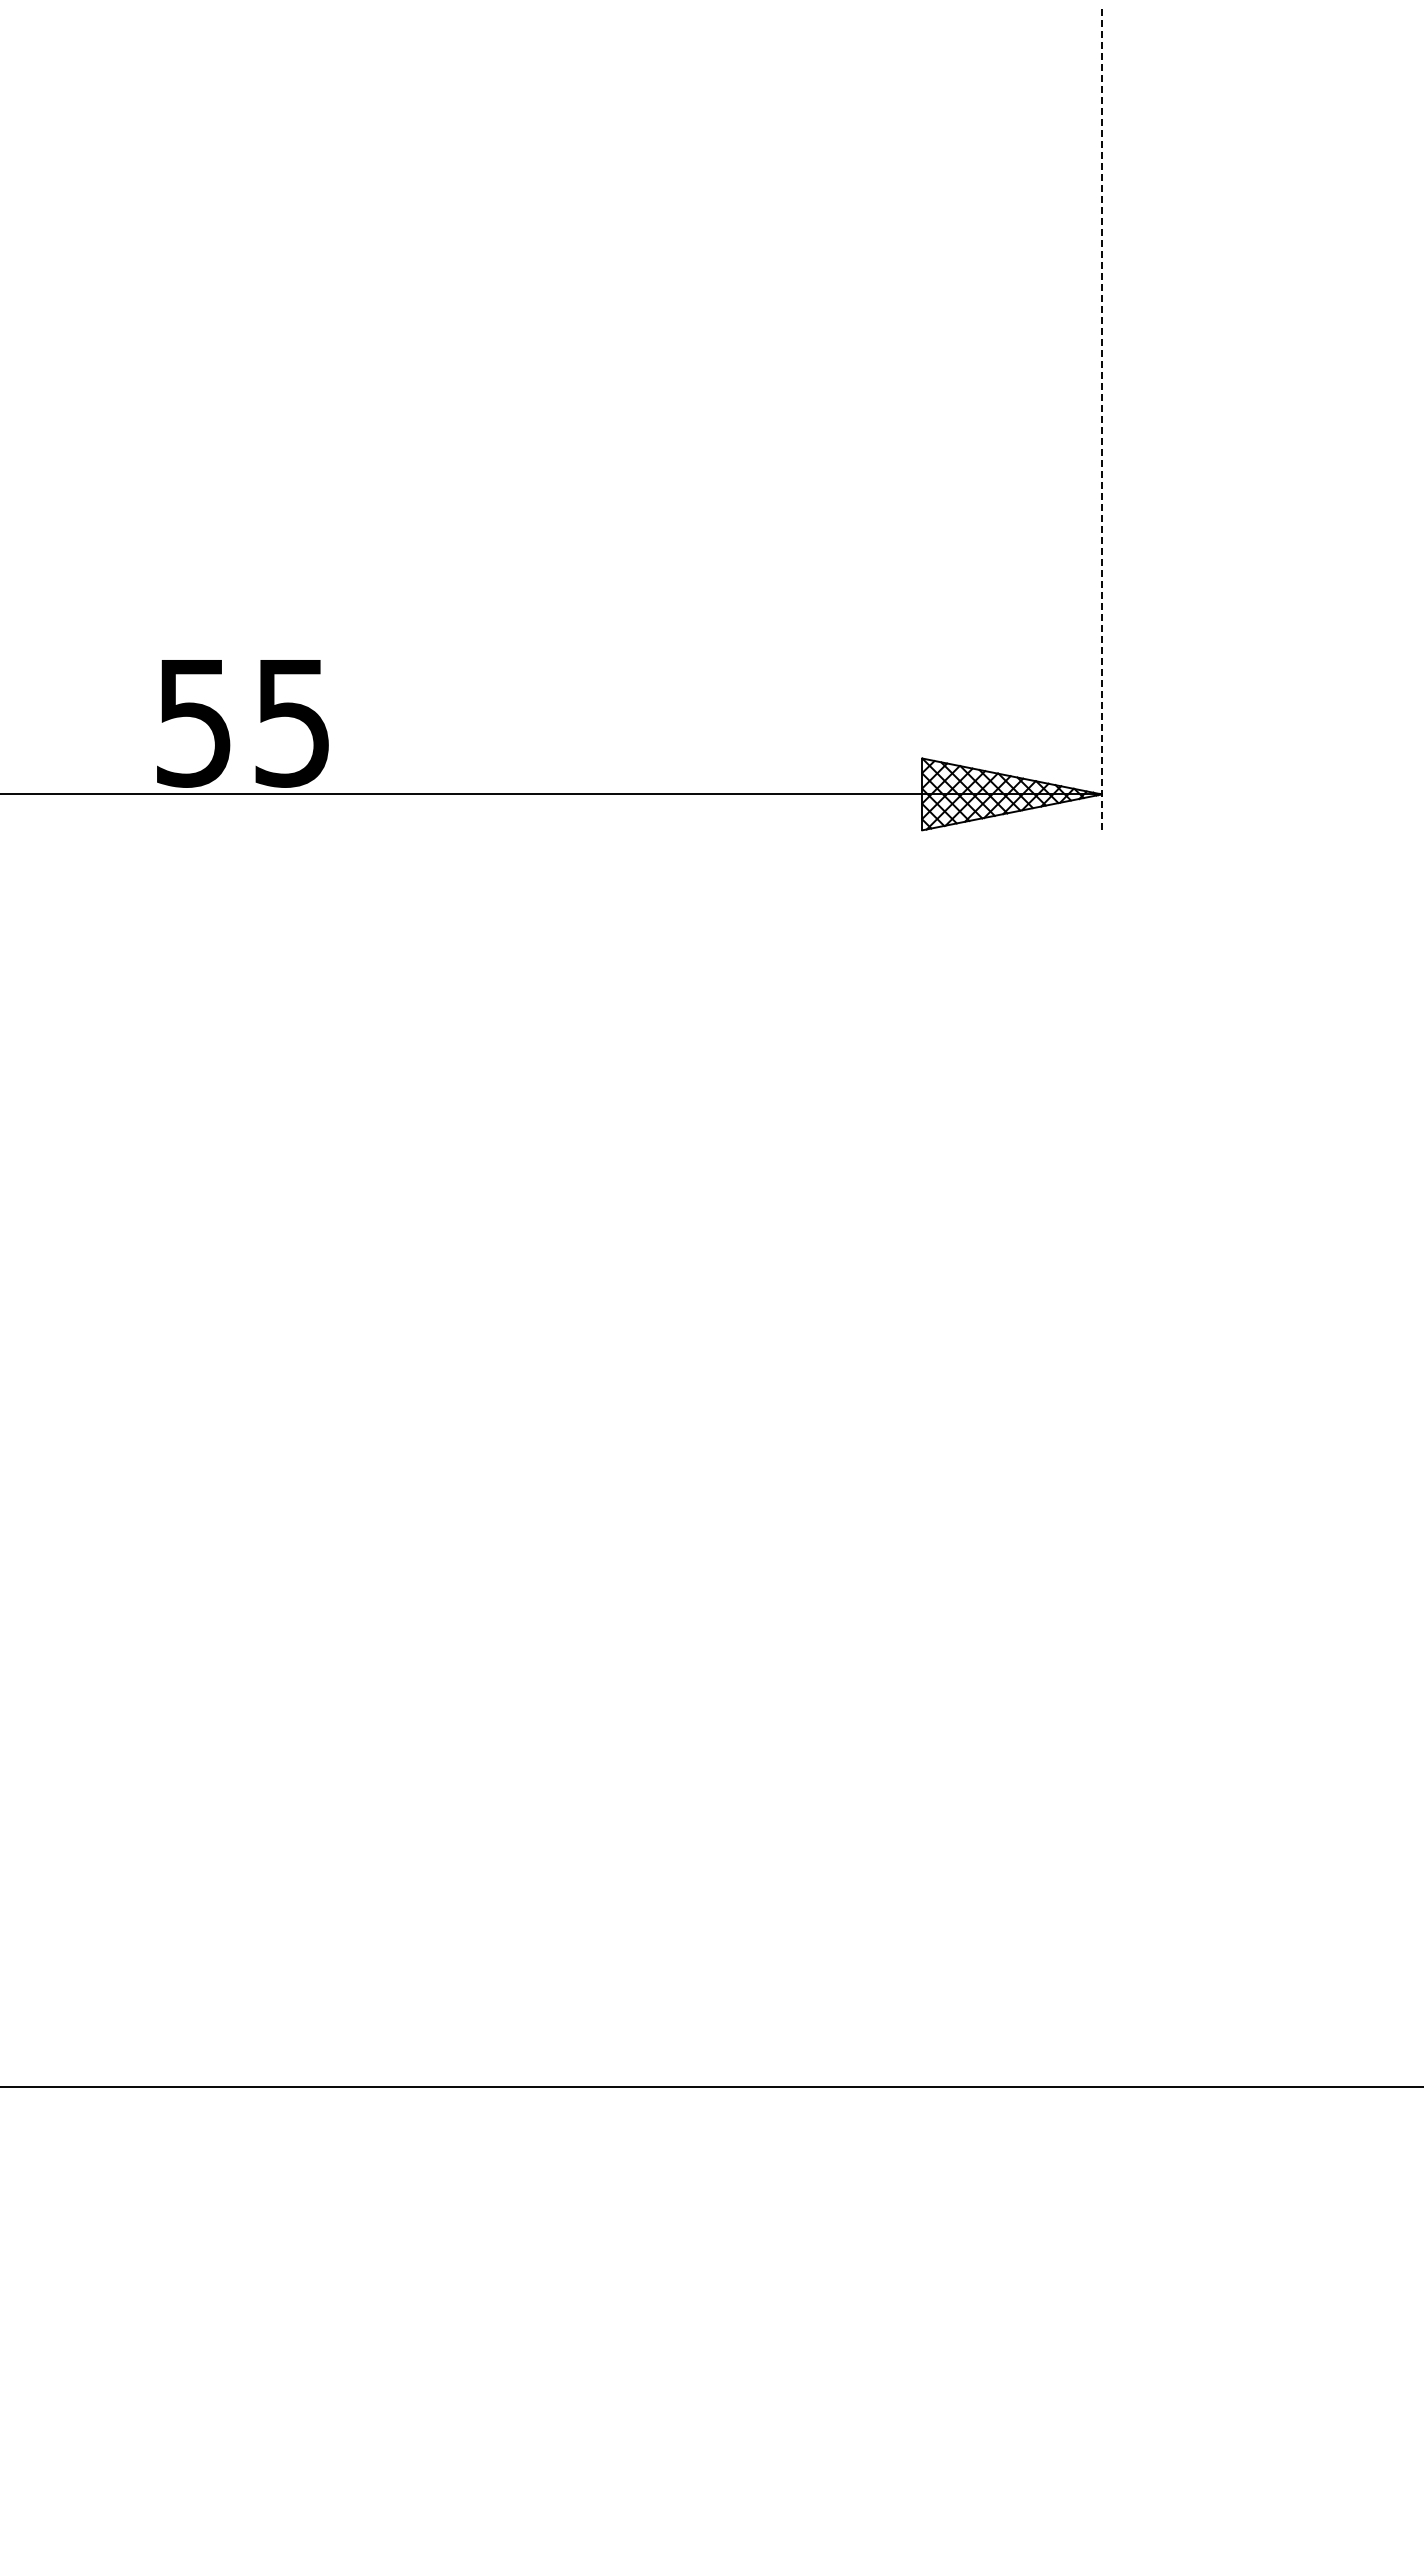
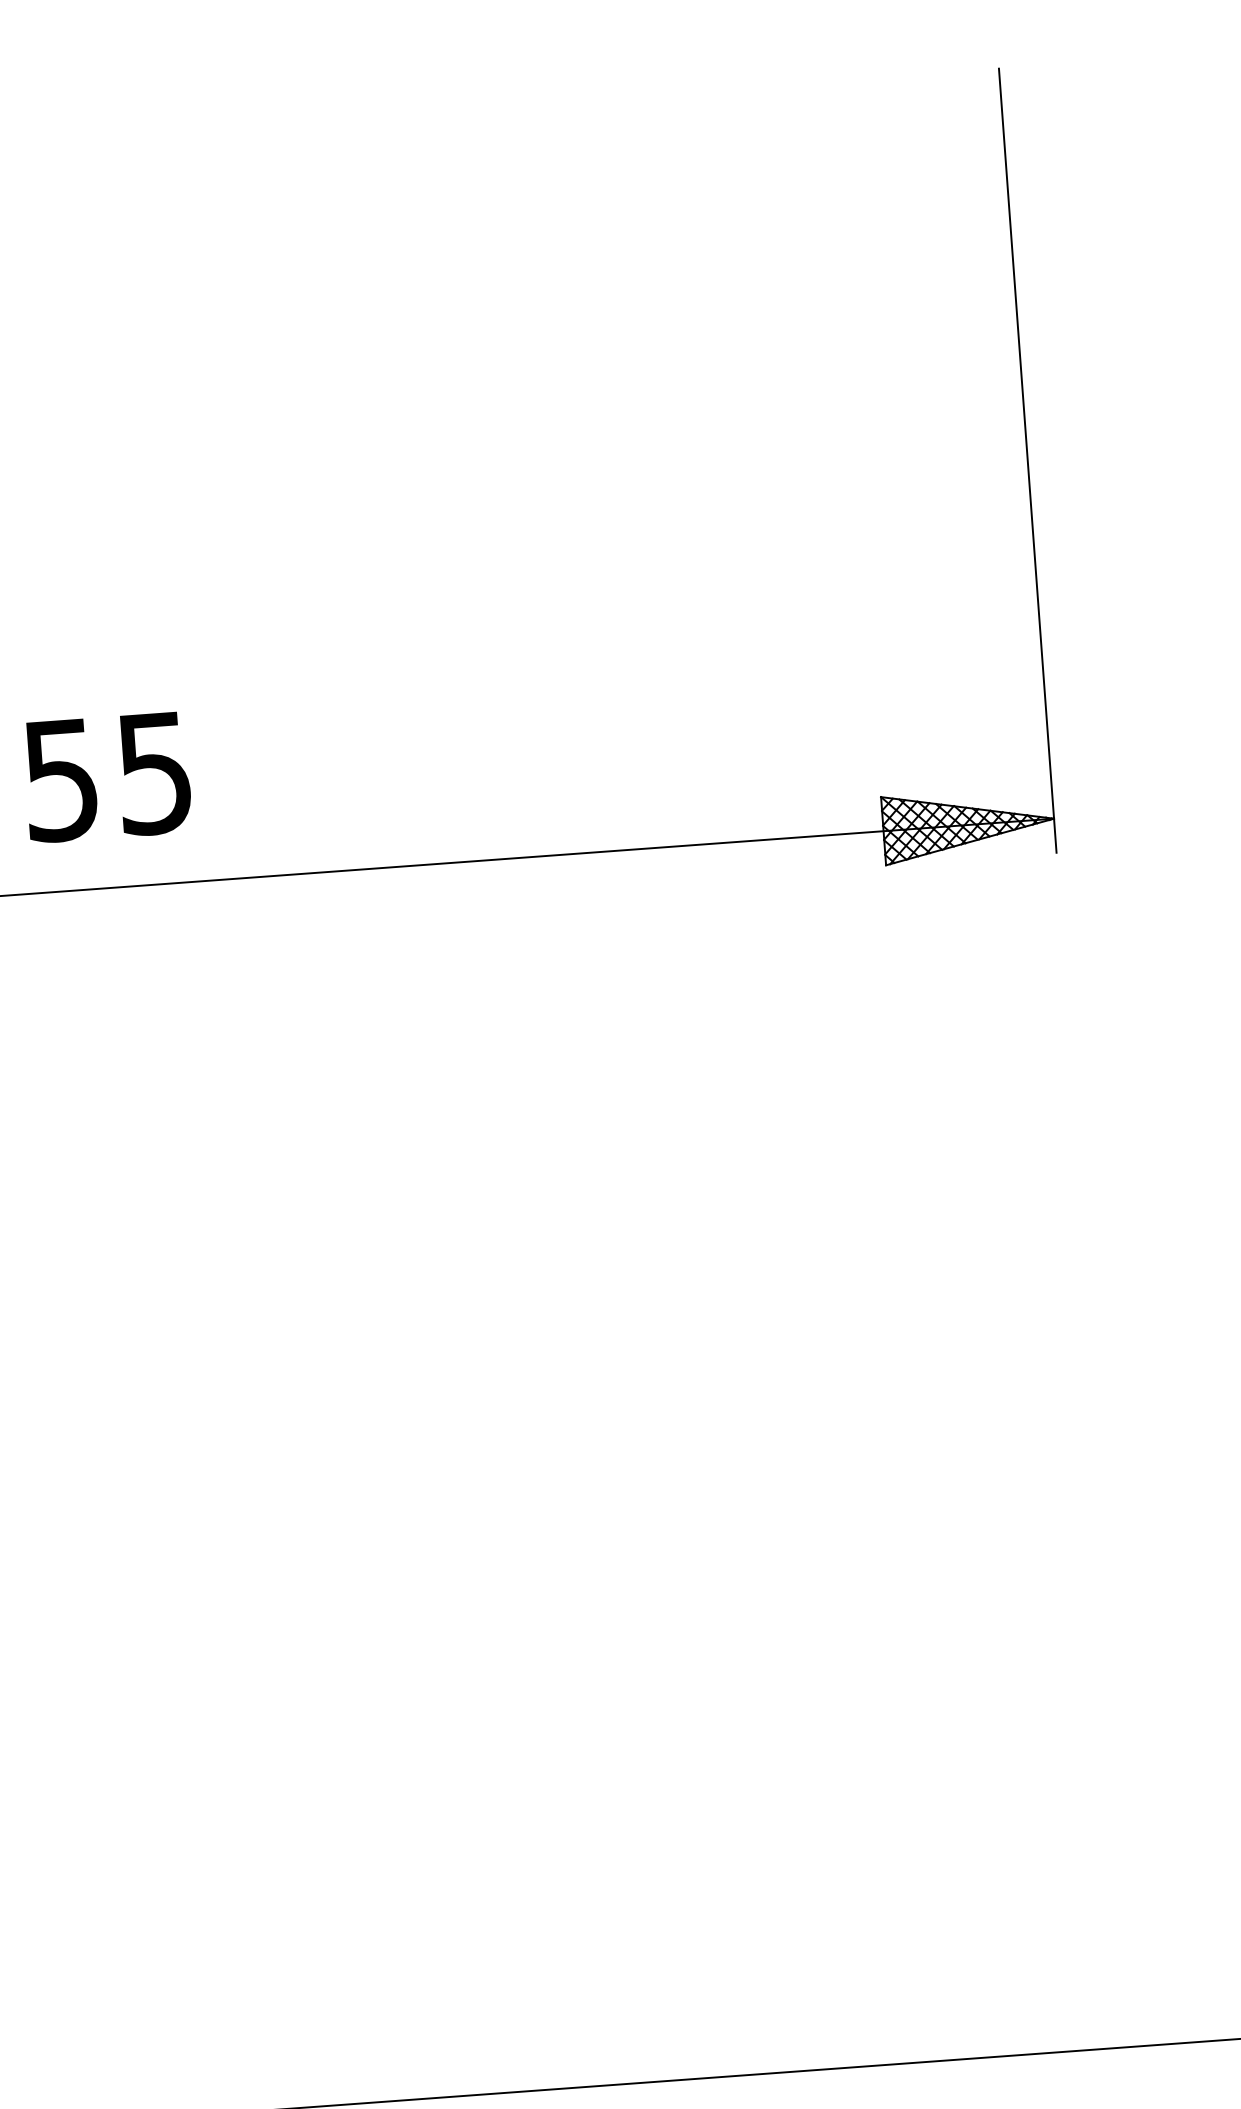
line: (1101, 417) -> (1027, 460), dashed -> solid
text: (242, 723) -> (107, 777), moved

